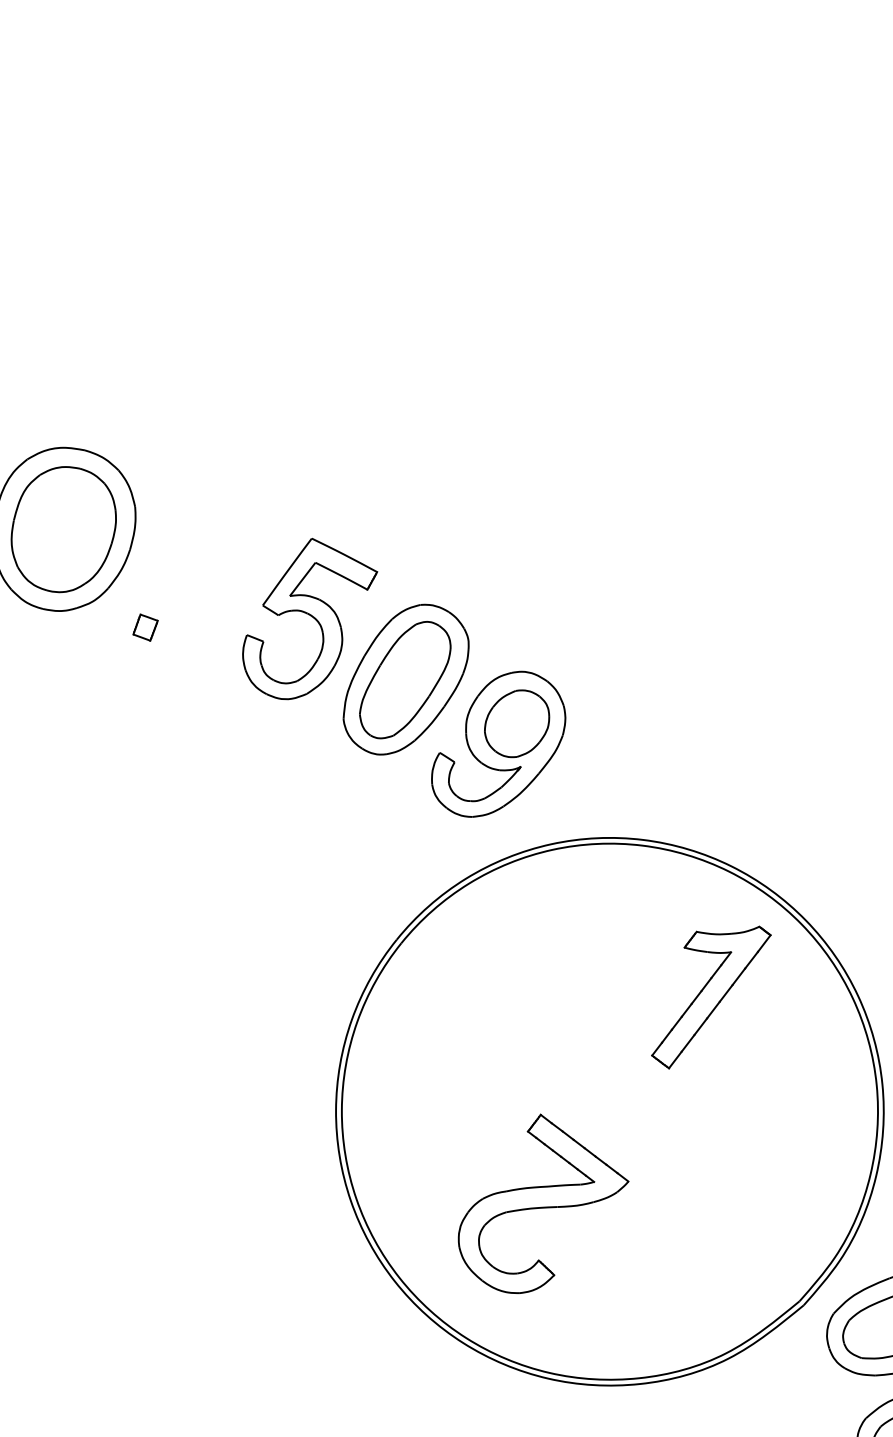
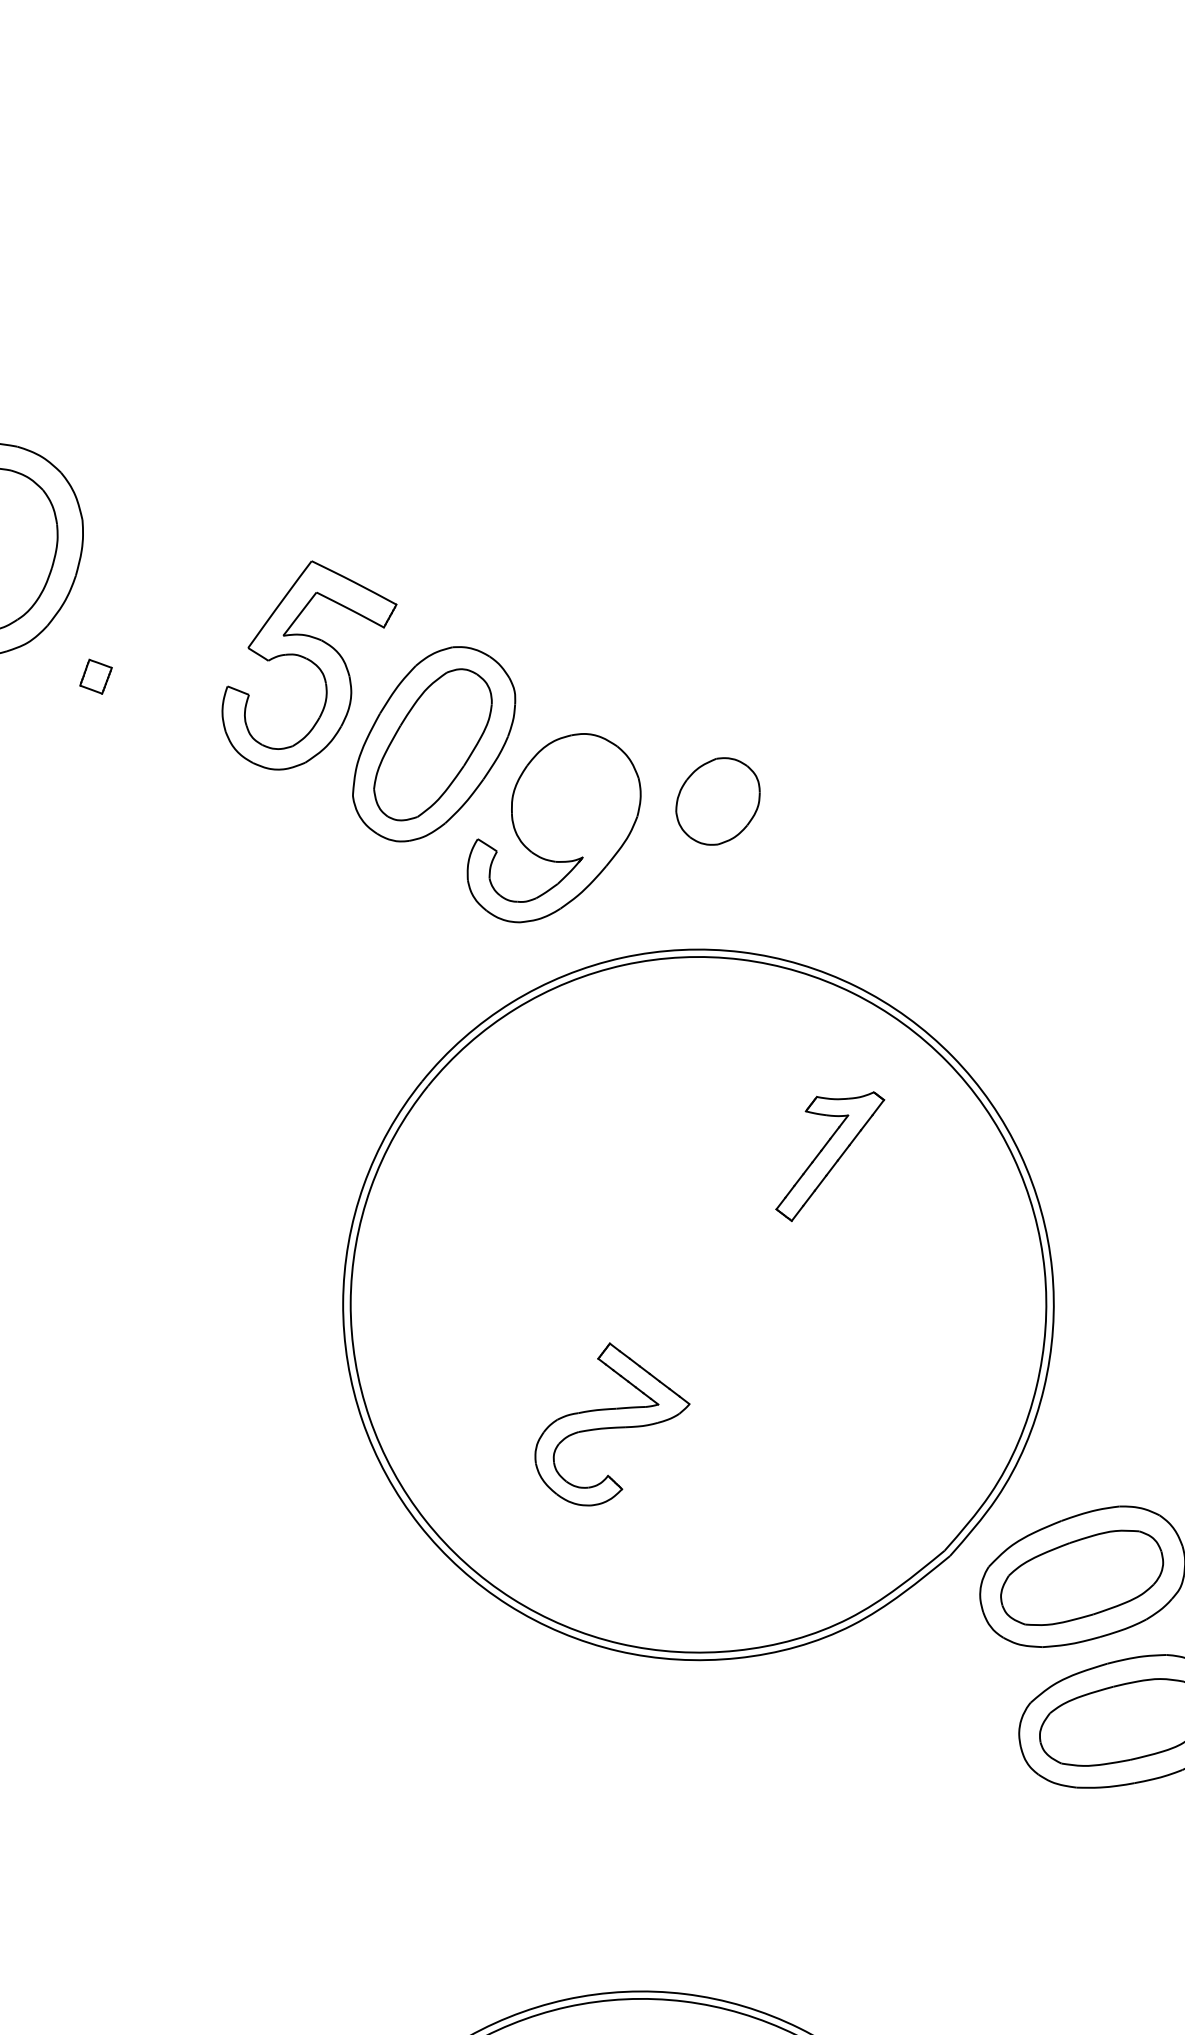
part: (516, 723) -> (717, 801), moved
part: (711, 997) -> (830, 1156), size x0.7
part: (543, 1203) -> (612, 1424), size x0.7

